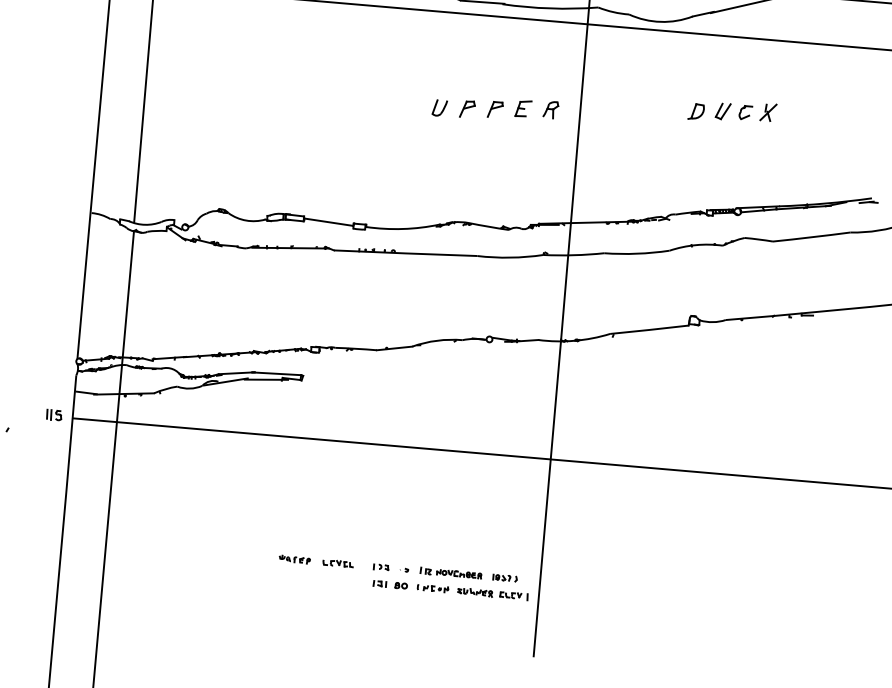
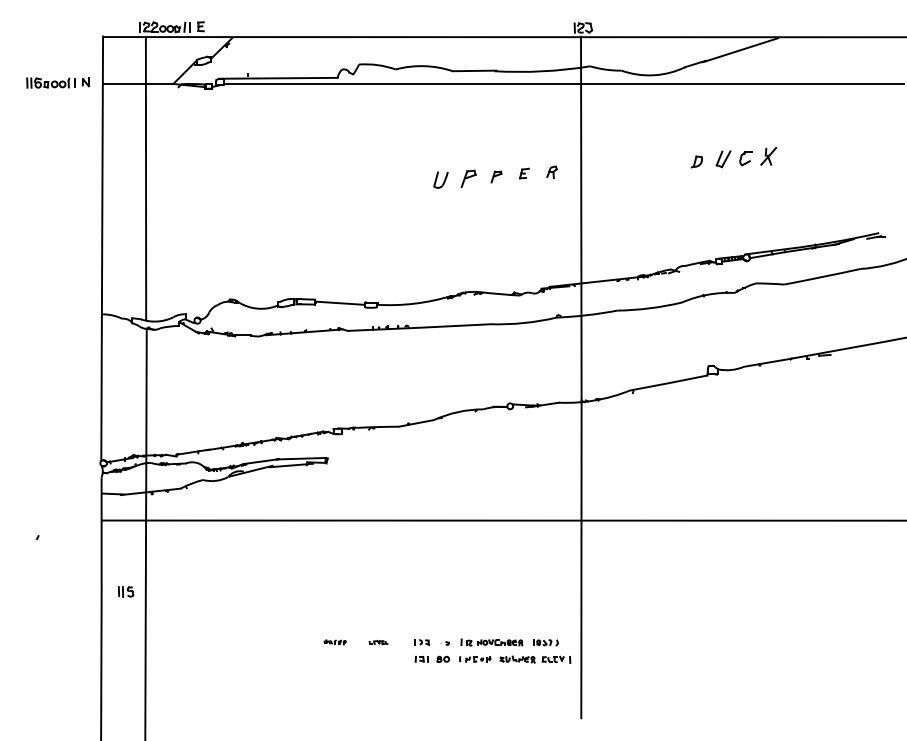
part: (523, 108) -> (524, 173), size x0.6
part: (495, 109) -> (496, 176), size x0.7
part: (550, 110) -> (551, 172), size x0.7
part: (696, 111) -> (696, 161), size x0.7
part: (54, 414) -> (126, 591), moved
part: (295, 559) -> (335, 642), size x0.7
part: (338, 563) -> (378, 642), size x0.6

